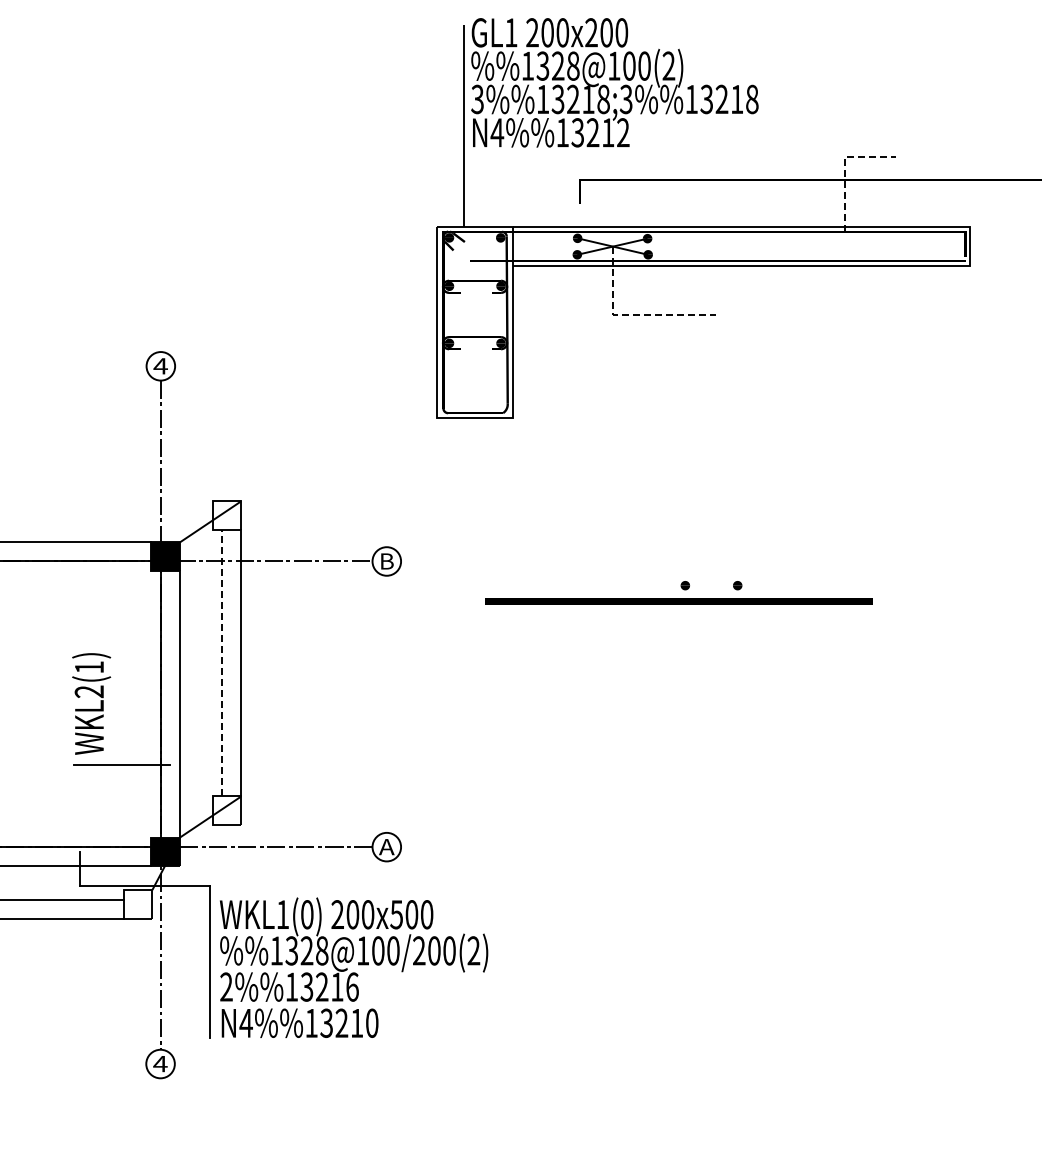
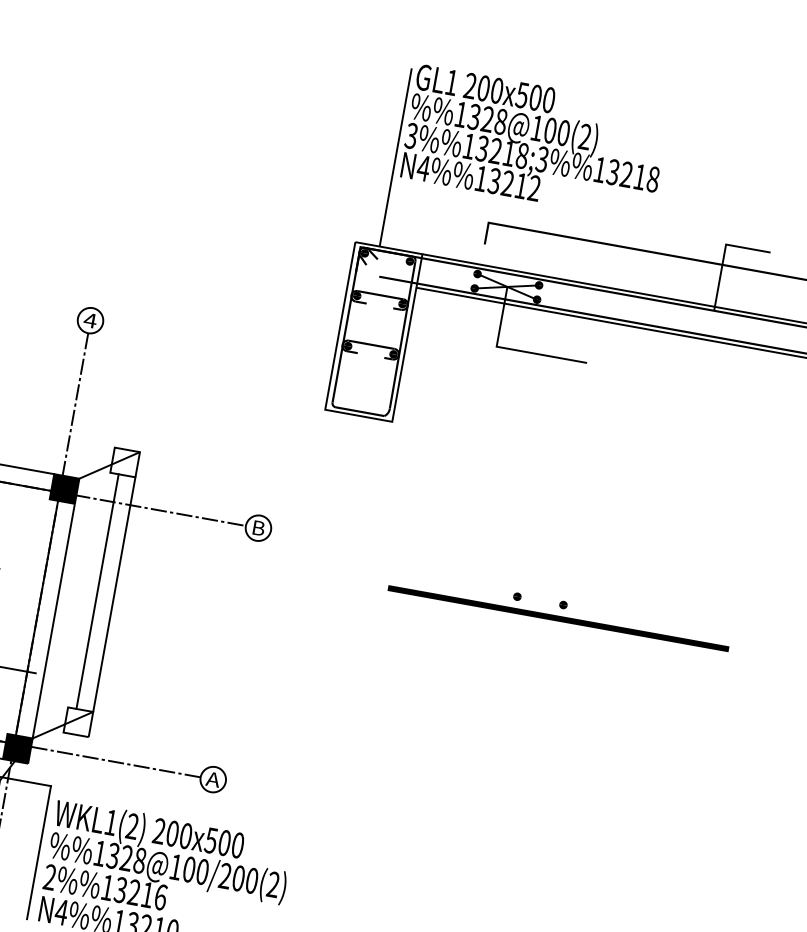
text: (591, 32) -> (522, 95), 200x200 -> 200x500
line: (845, 168) -> (724, 255), dashed -> solid
line: (629, 314) -> (511, 349), dashed -> solid
line: (678, 601) -> (558, 618), moved
line: (222, 662) -> (97, 591), dashed -> solid
text: (307, 914) -> (132, 826), WKL1(0) -> WKL1(2)

